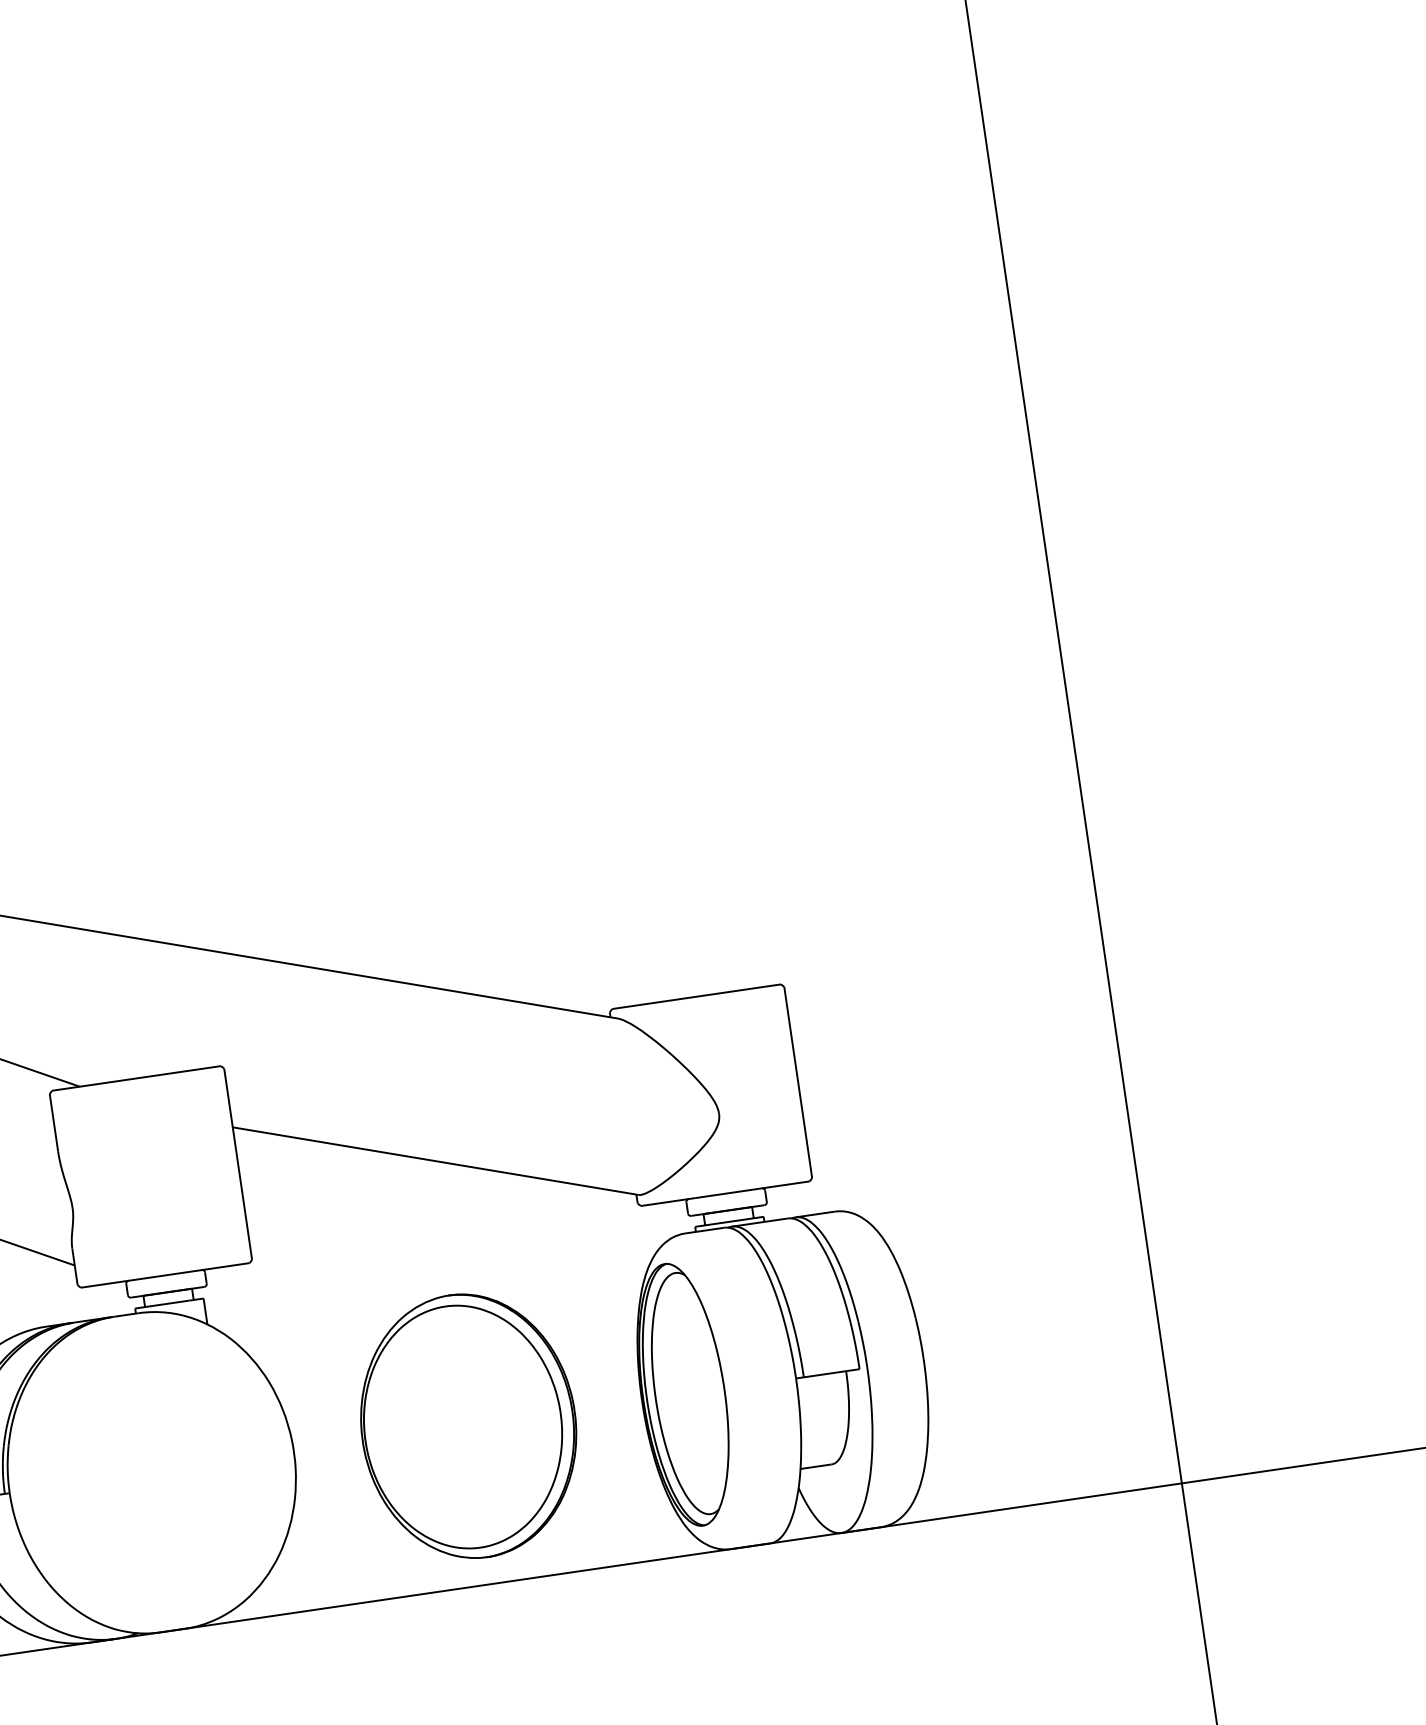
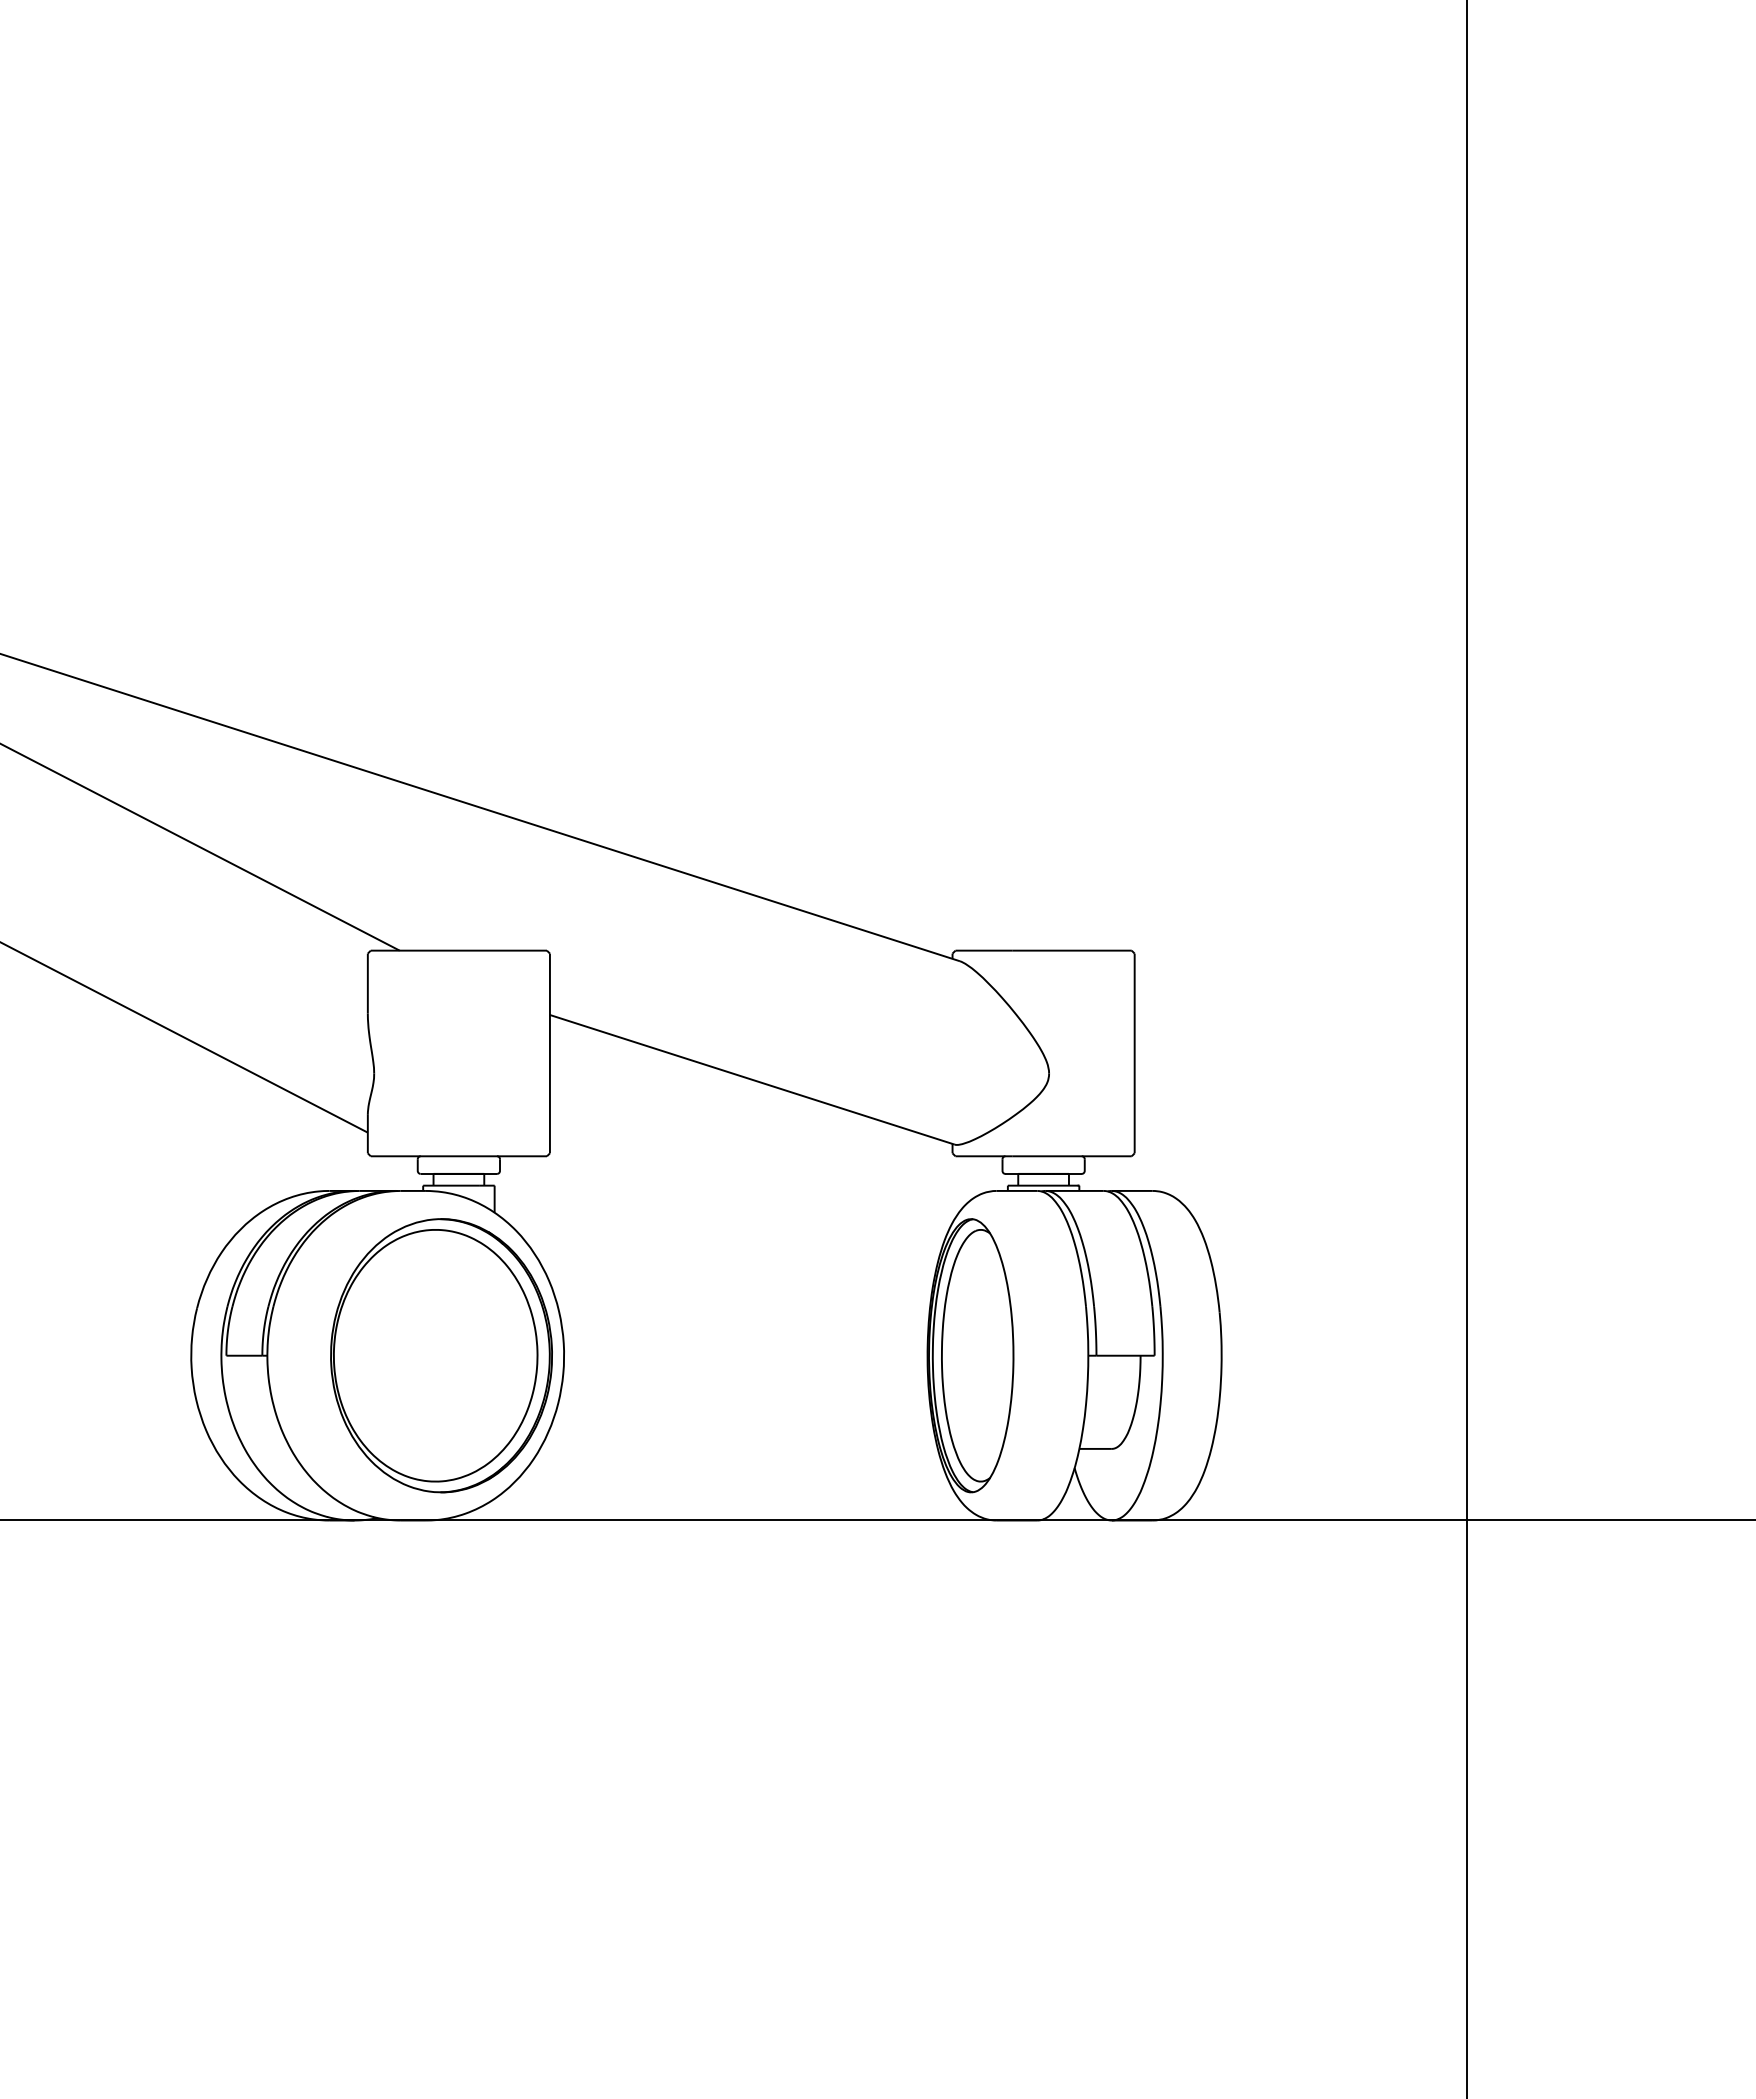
part: (468, 1426) -> (441, 1355), moved

